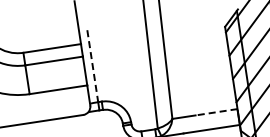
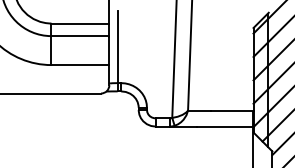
line: (92, 66) -> (117, 47), dashed -> solid
line: (215, 112) -> (231, 110), dashed -> solid

